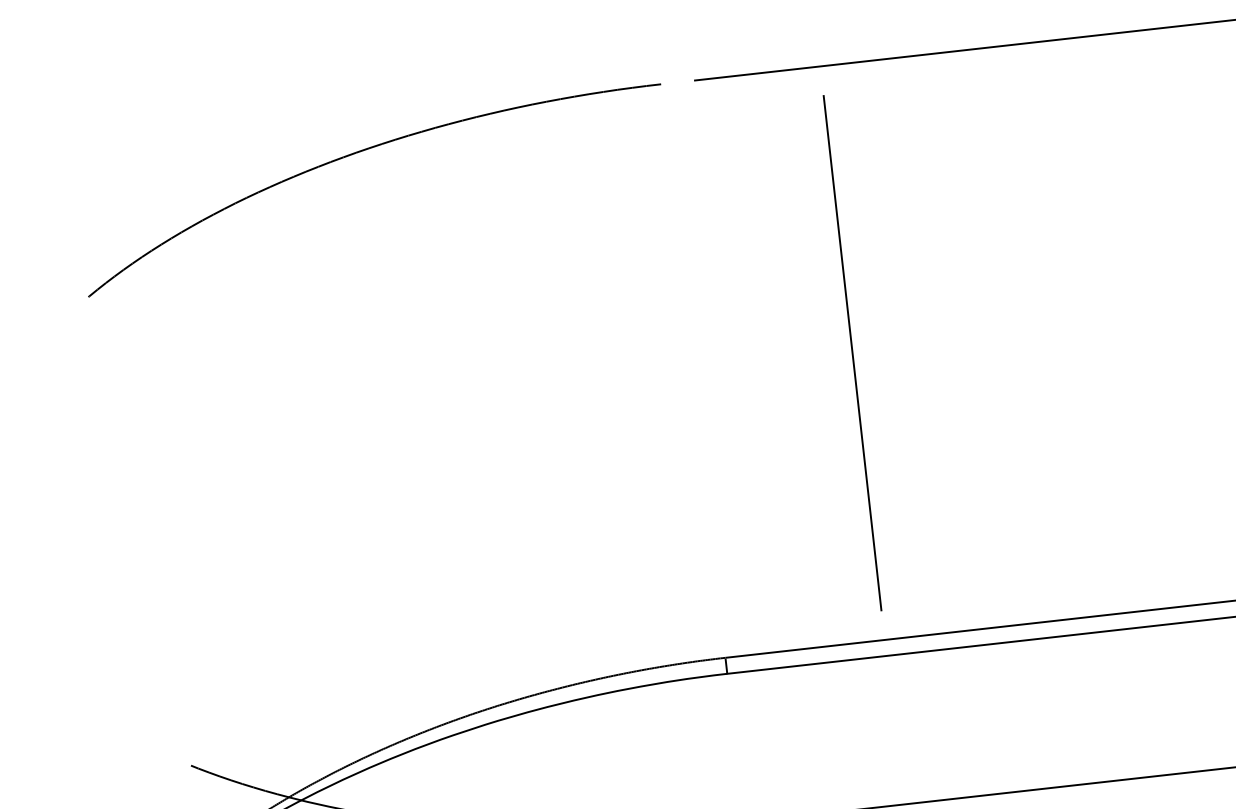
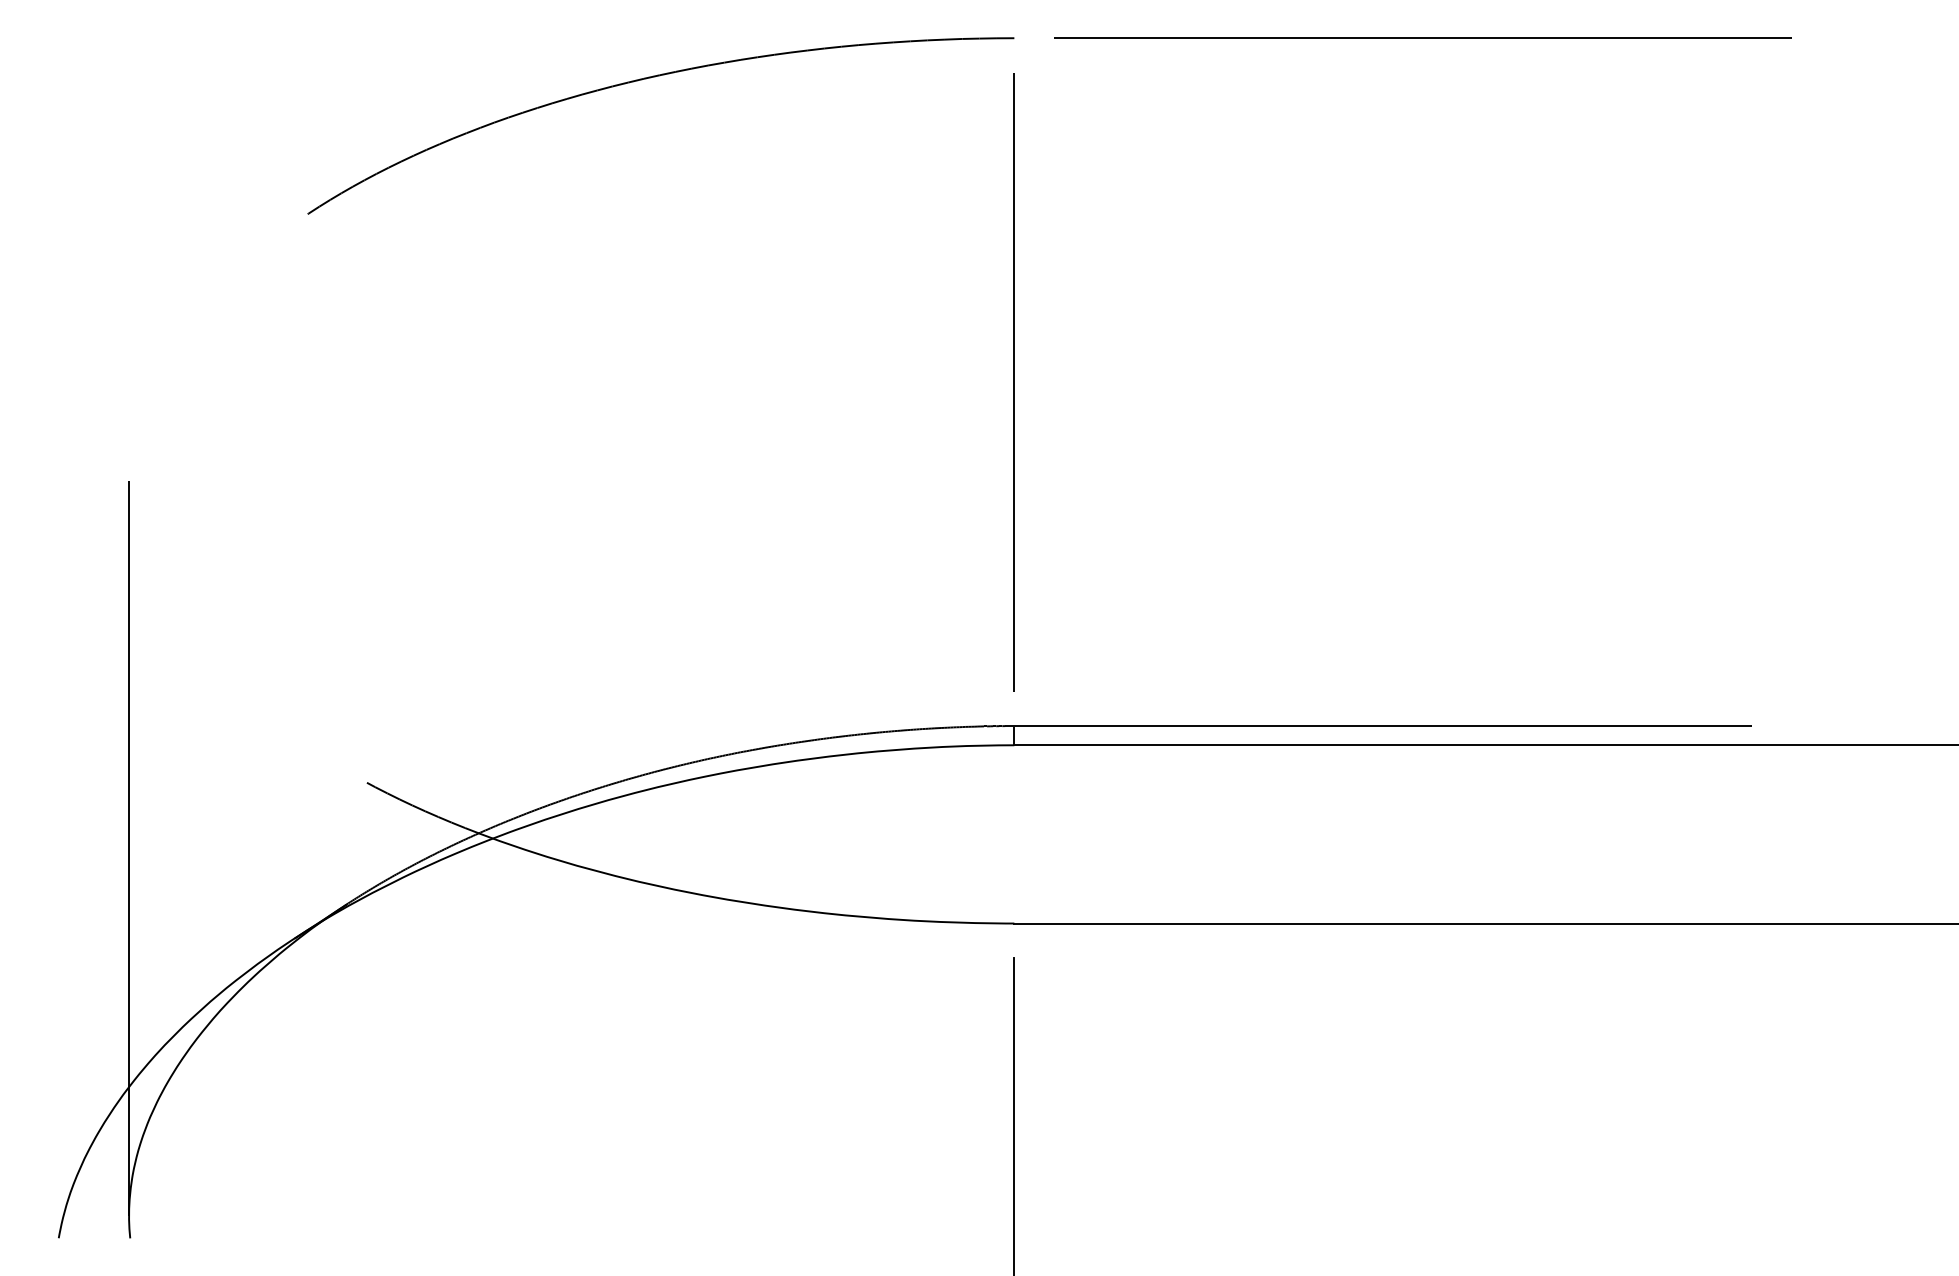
line: (851, 353) -> (1013, 382), moved

